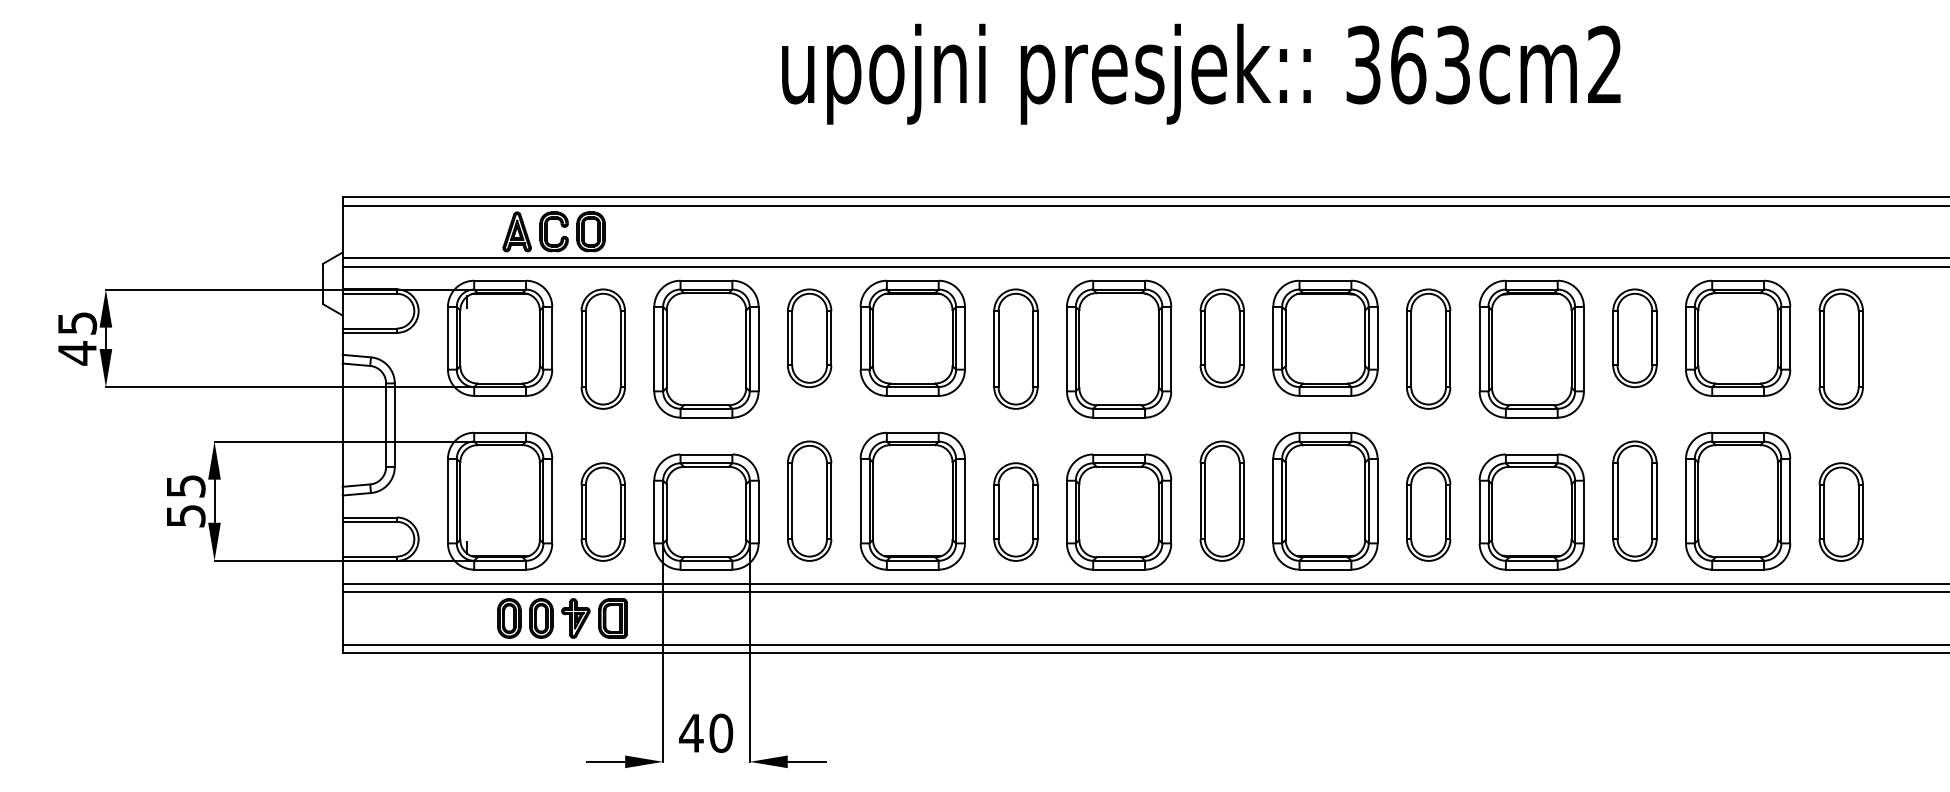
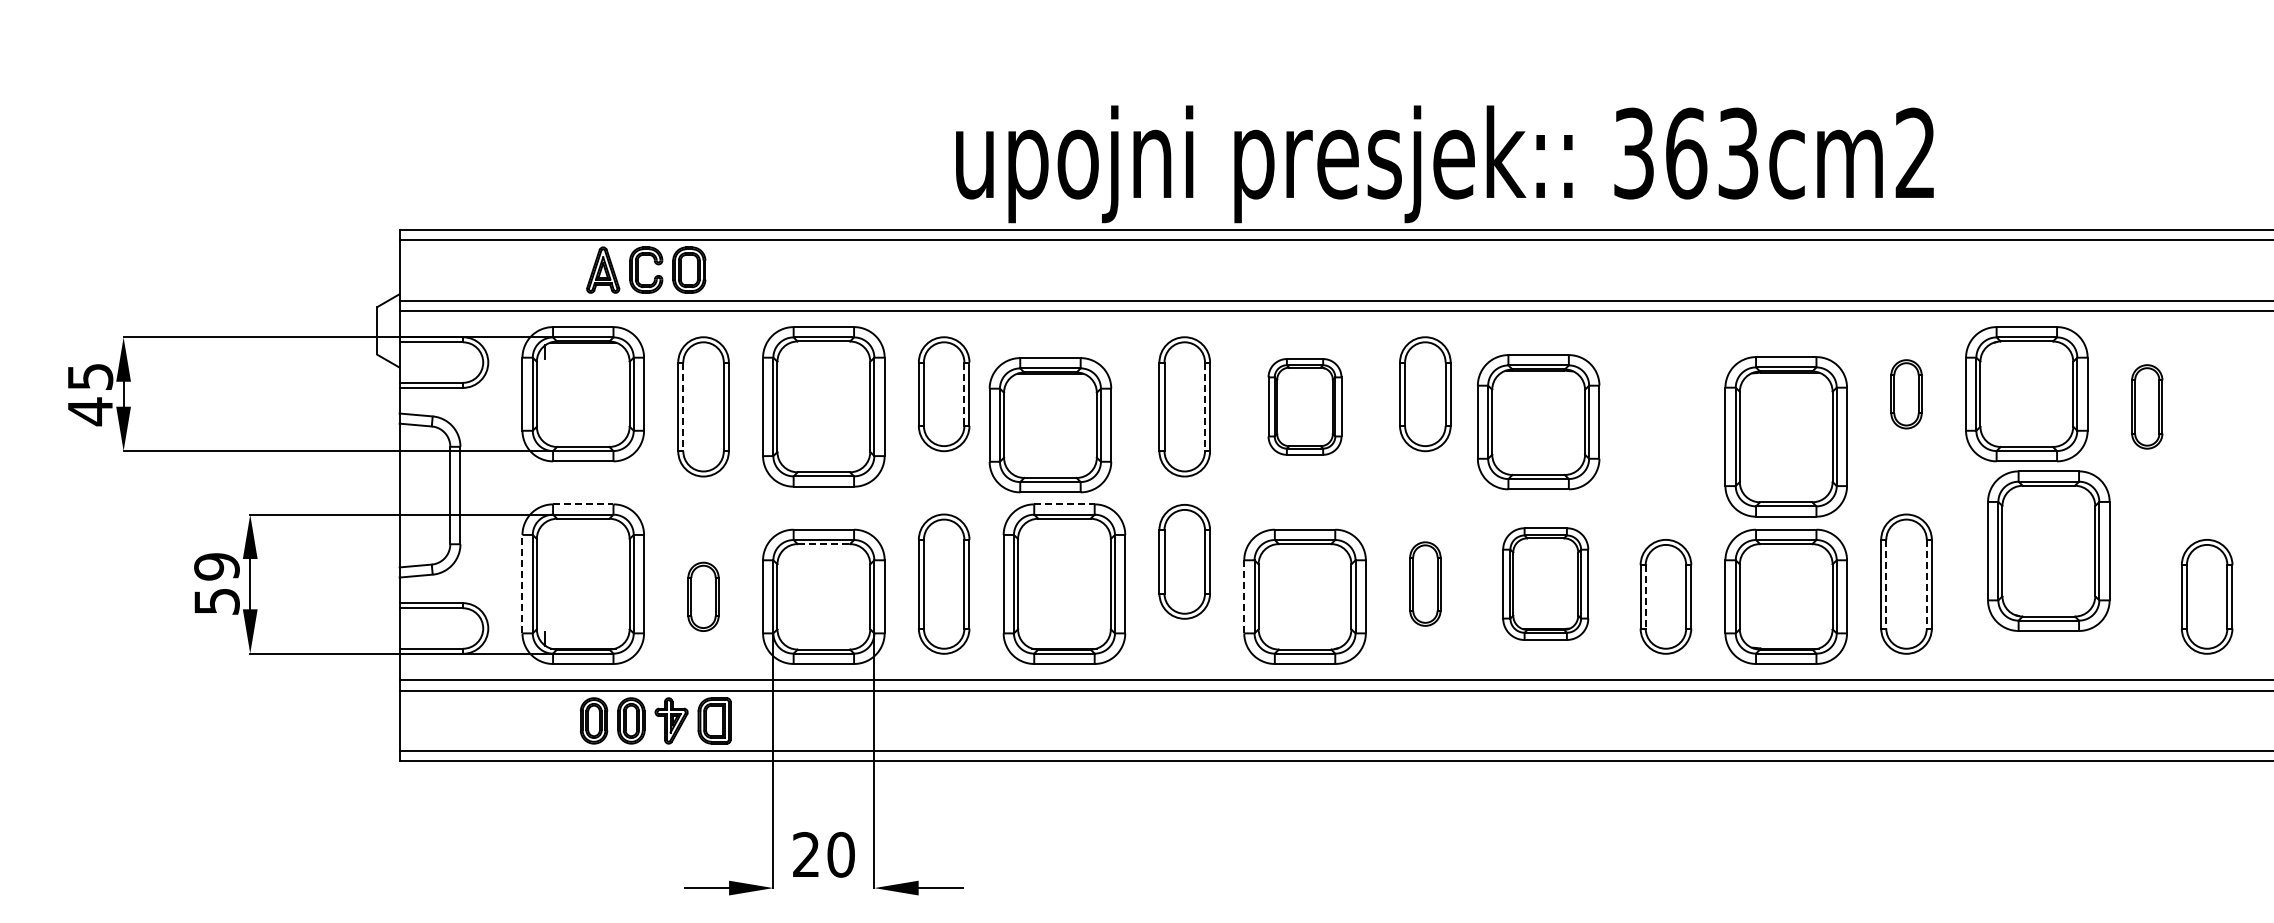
text: (1200, 74) -> (1444, 164), moved
line: (827, 338) -> (964, 394), solid -> dashed
part: (912, 338) -> (1050, 425), moved
part: (1325, 338) -> (1538, 422), moved
part: (1634, 338) -> (1906, 394), size x0.6
part: (1118, 348) -> (1304, 406), size x0.6
part: (1428, 348) -> (1665, 406), removed
part: (1531, 348) -> (1785, 436), moved
part: (1841, 348) -> (2147, 406), size x0.6
line: (586, 349) -> (683, 407), solid -> dashed
line: (1033, 349) -> (1205, 407), solid -> dashed
line: (500, 432) -> (583, 504), solid -> dashed
line: (912, 432) -> (1064, 504), solid -> dashed
line: (707, 467) -> (824, 544), solid -> dashed
text: (185, 486) -> (216, 566), 55 -> 59
line: (448, 500) -> (522, 583), solid -> dashed
part: (1222, 500) -> (1425, 583), size x0.6
part: (1325, 500) -> (1545, 583), size x0.7
part: (1737, 500) -> (2048, 550), moved
line: (1617, 501) -> (1886, 584), solid -> dashed
line: (1652, 501) -> (1926, 584), solid -> dashed
part: (603, 511) -> (703, 596), size x0.6
part: (1015, 511) -> (1184, 561), moved
line: (1067, 511) -> (1244, 596), solid -> dashed
line: (1411, 511) -> (1645, 596), solid -> dashed
part: (1841, 511) -> (2207, 596), moved
text: (690, 733) -> (805, 854), 40 -> 20

